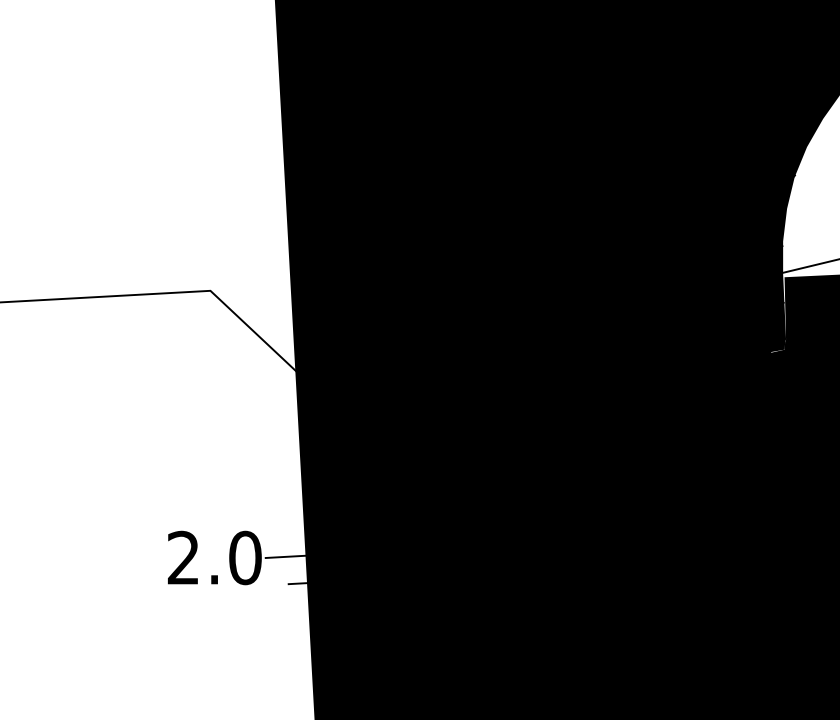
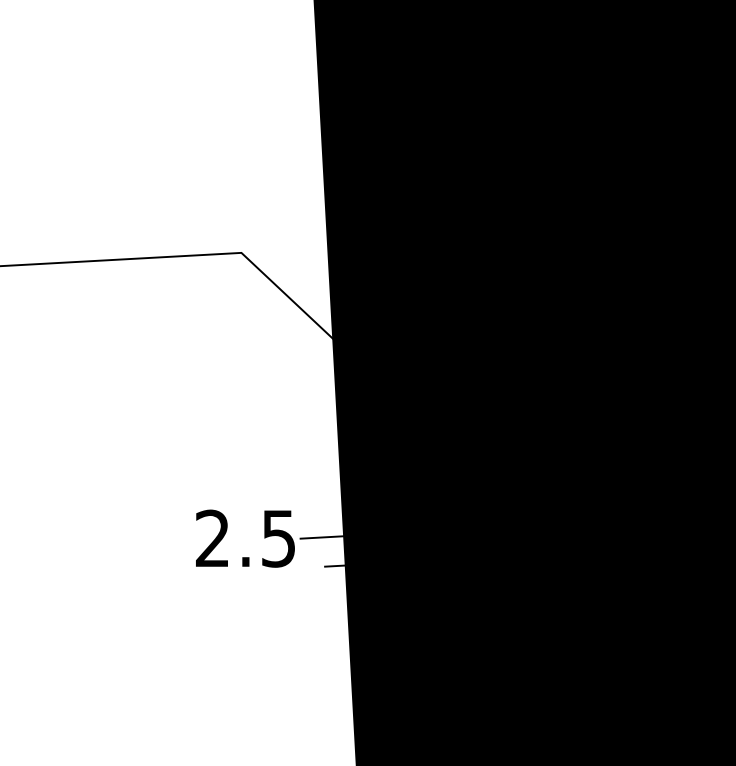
text: (245, 557) -> (278, 538), 2.0 -> 2.5

